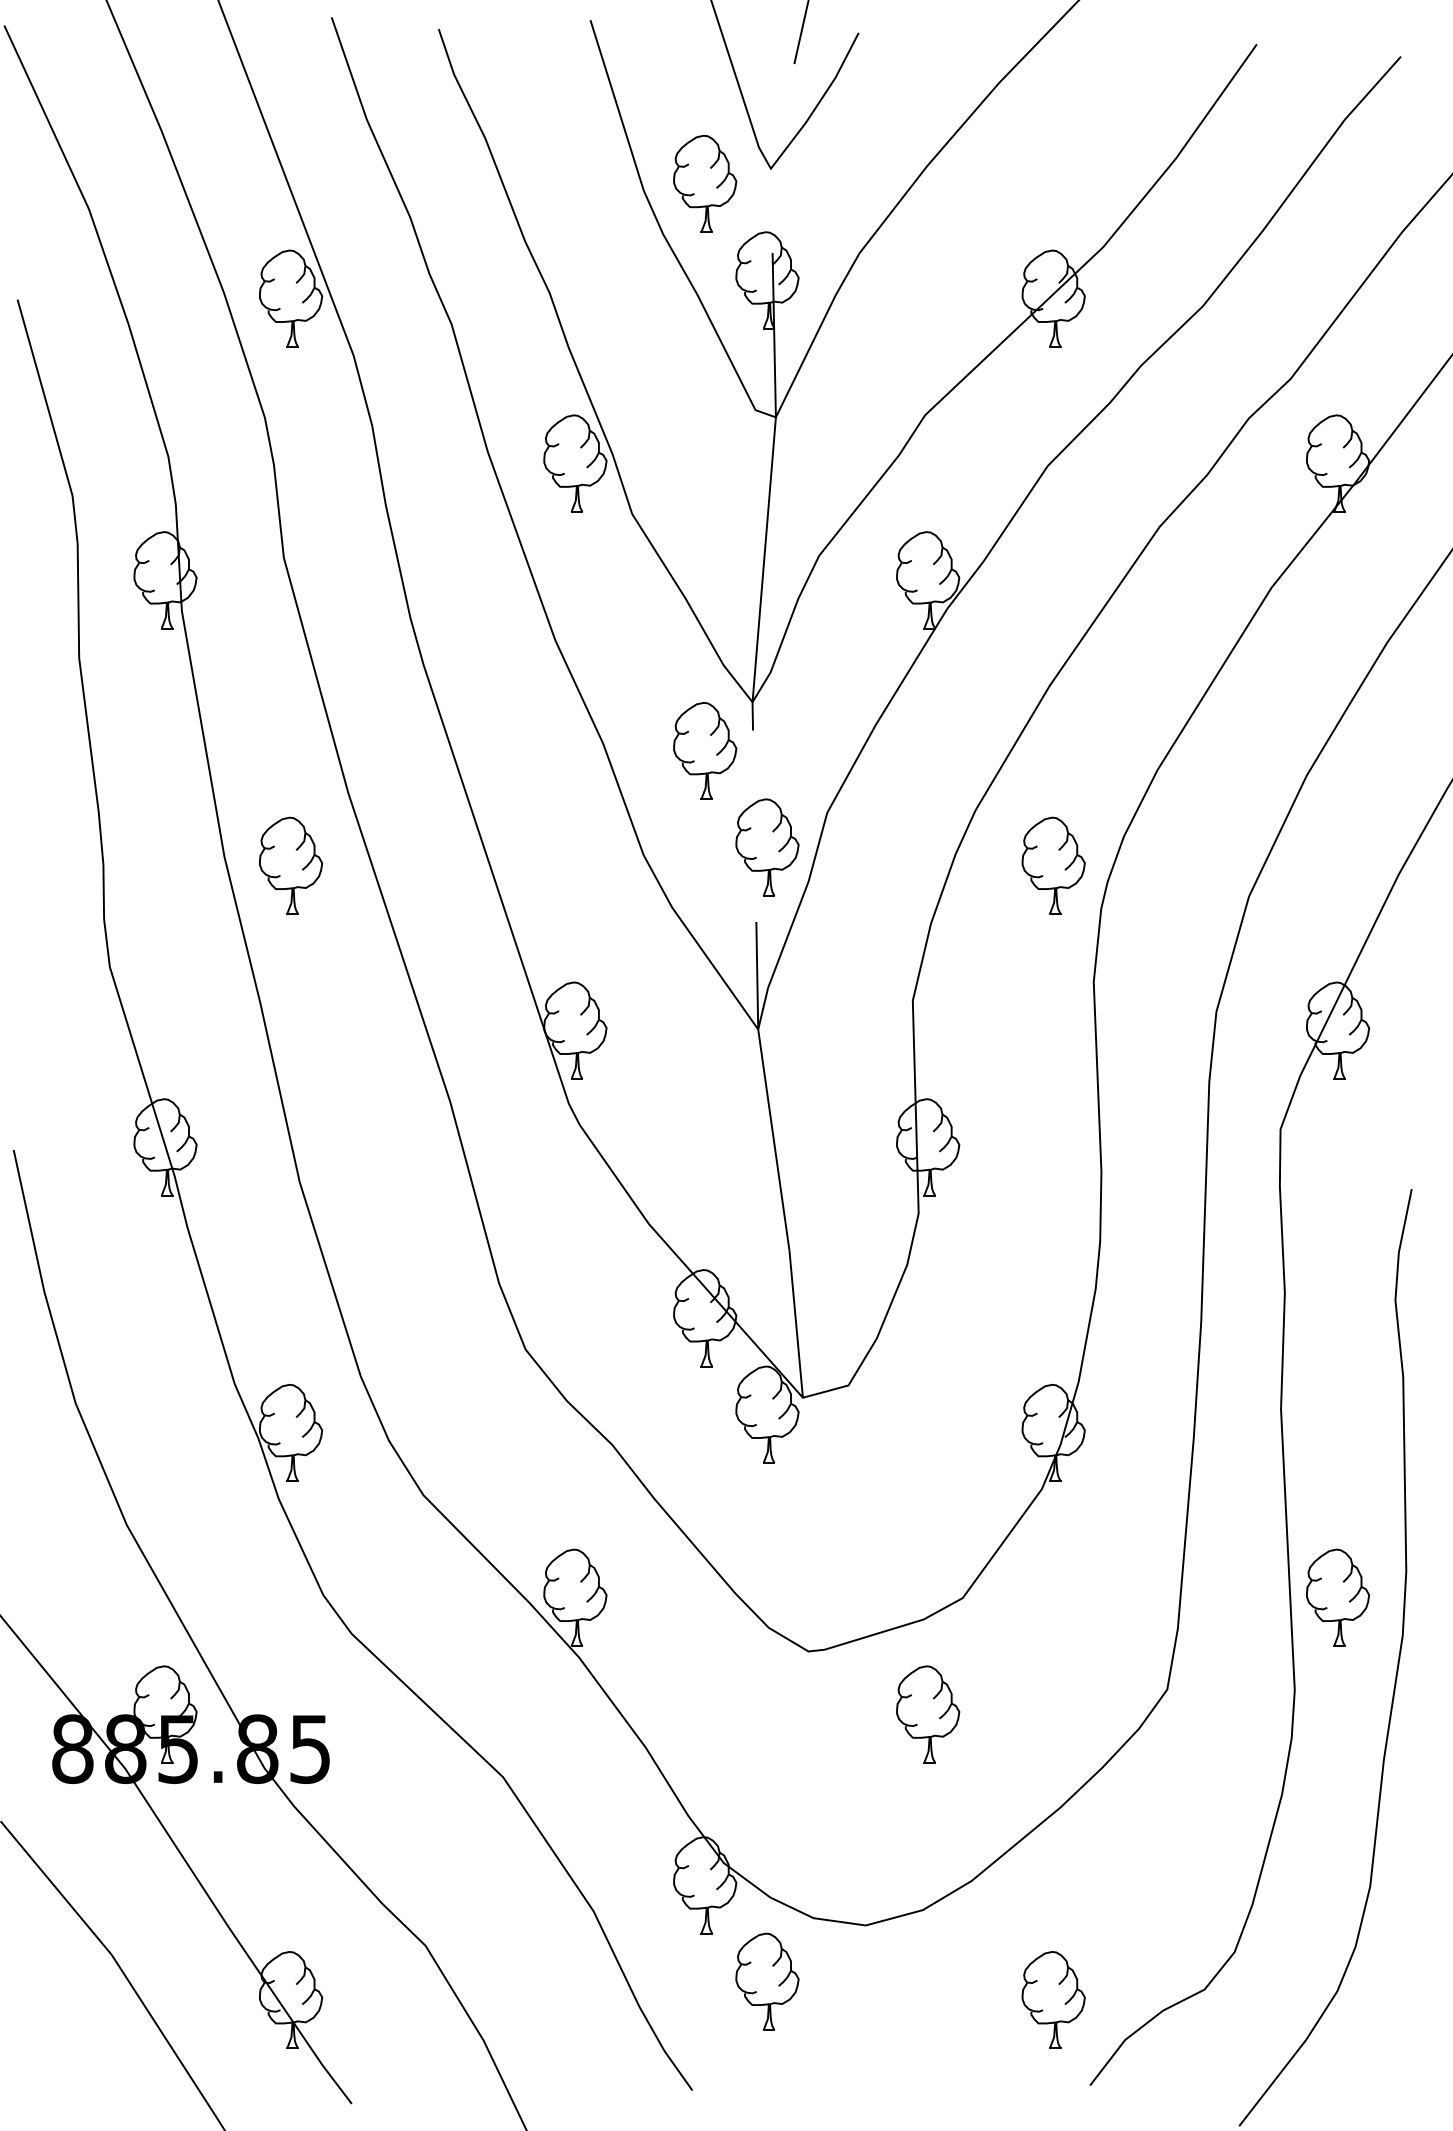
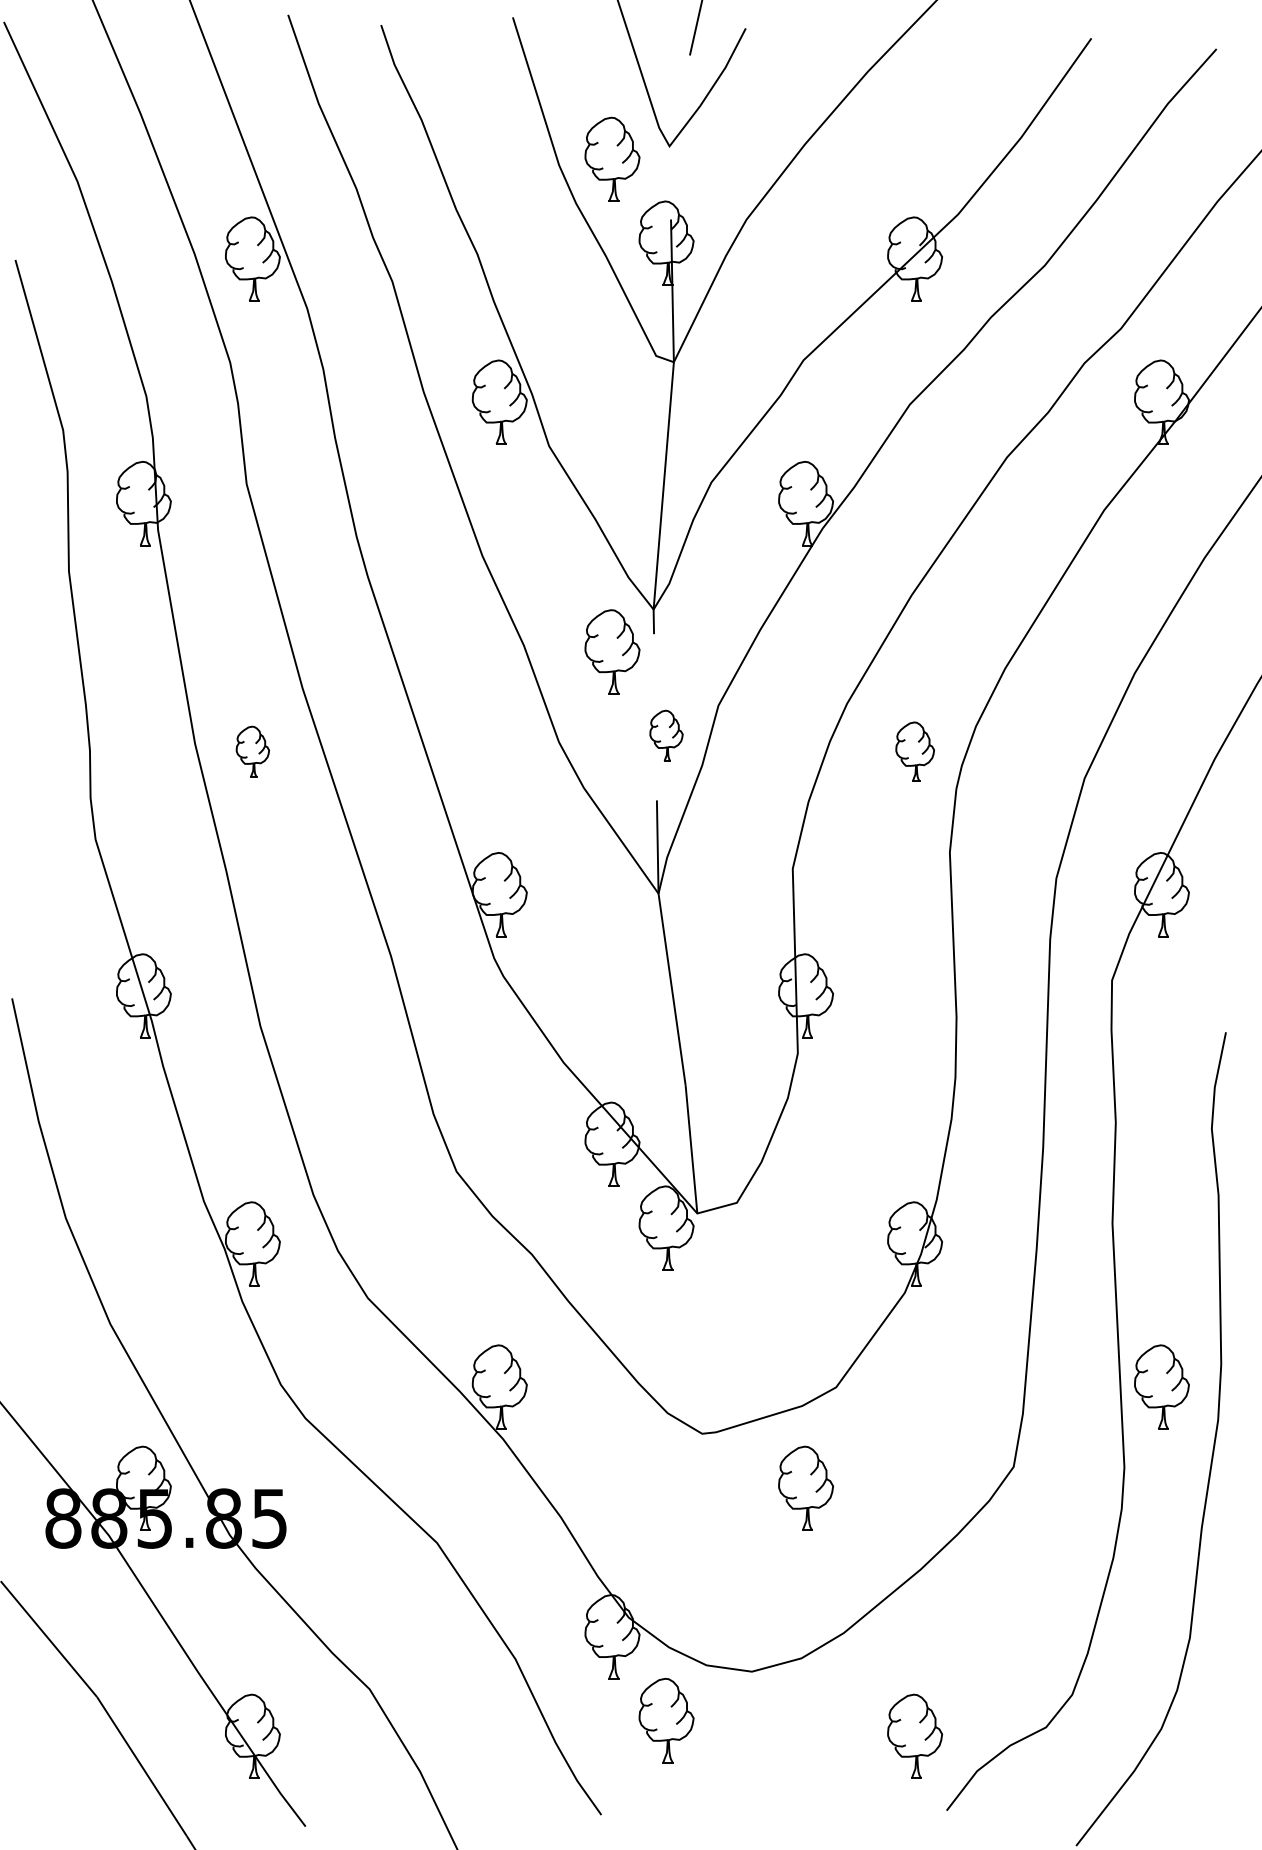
part: (767, 847) -> (666, 735), size x0.6
part: (290, 865) -> (252, 751), size x0.6
part: (1054, 865) -> (915, 751), size x0.7

